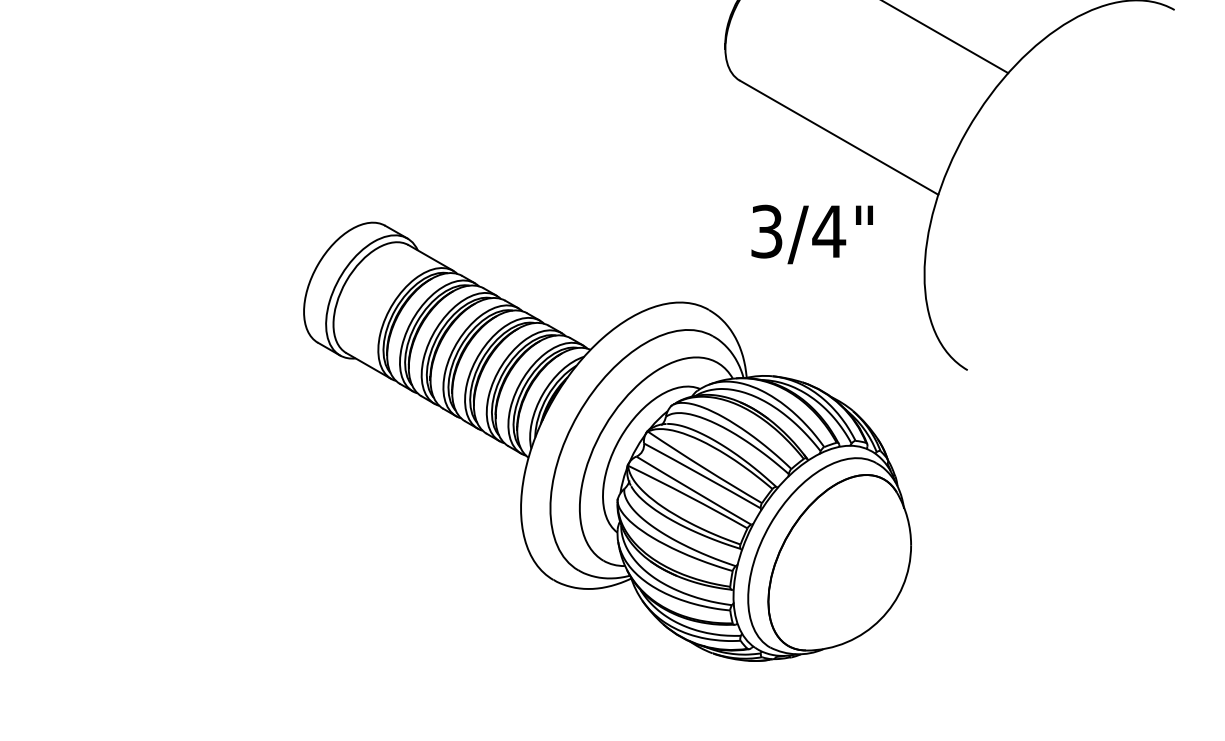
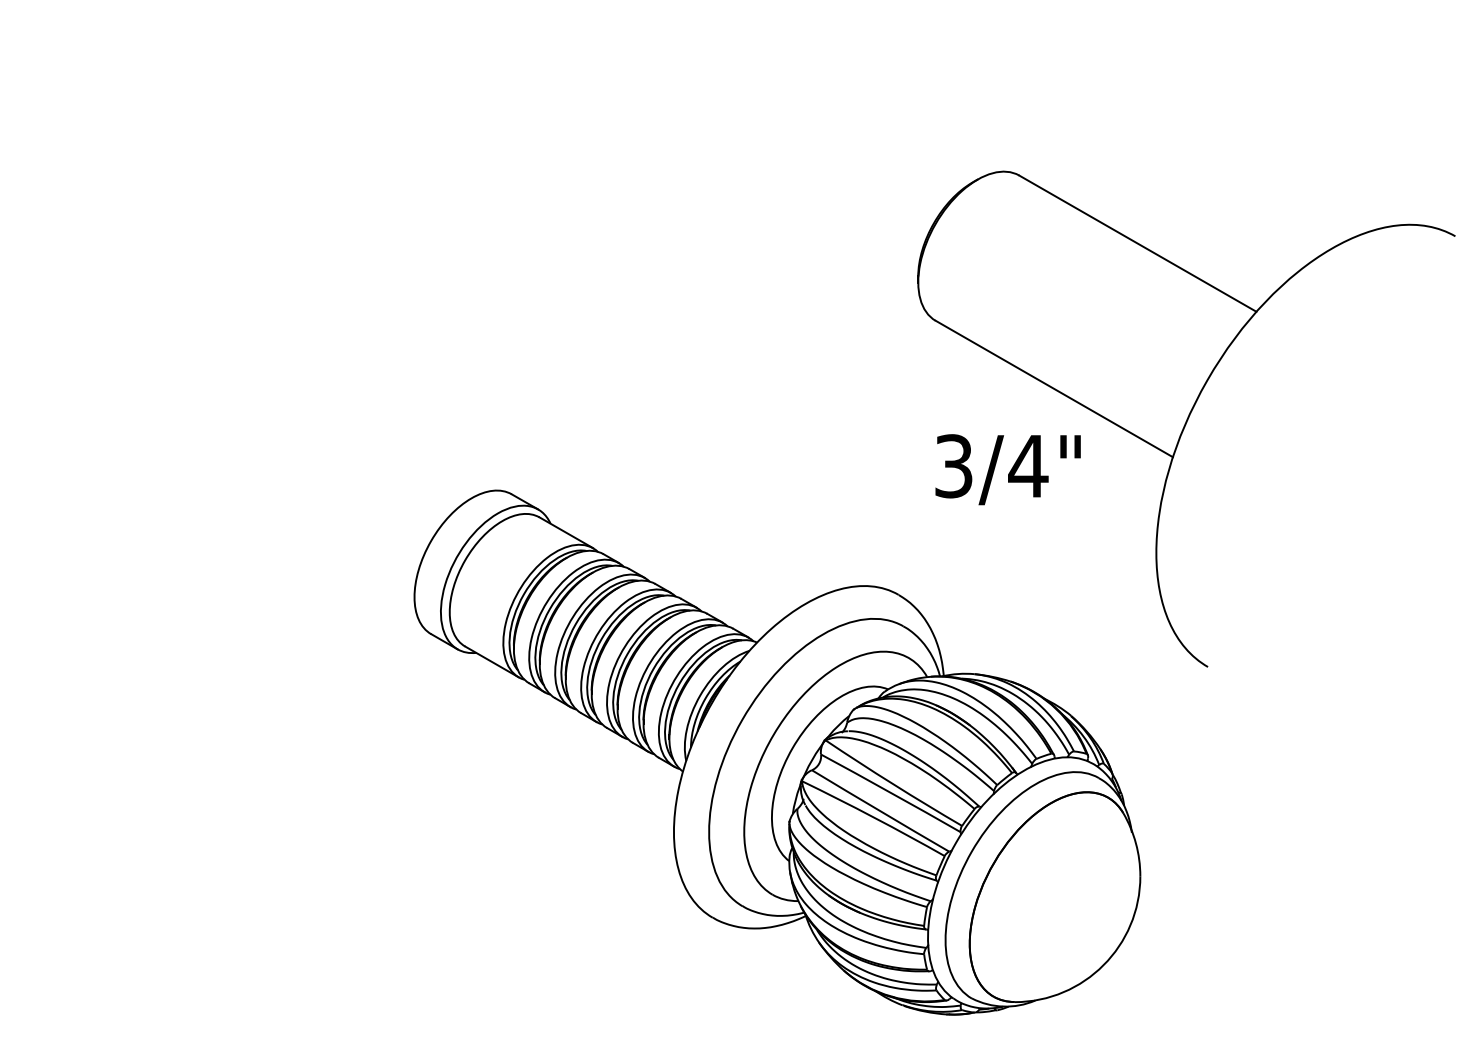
text: (811, 234) -> (1007, 469), moved

